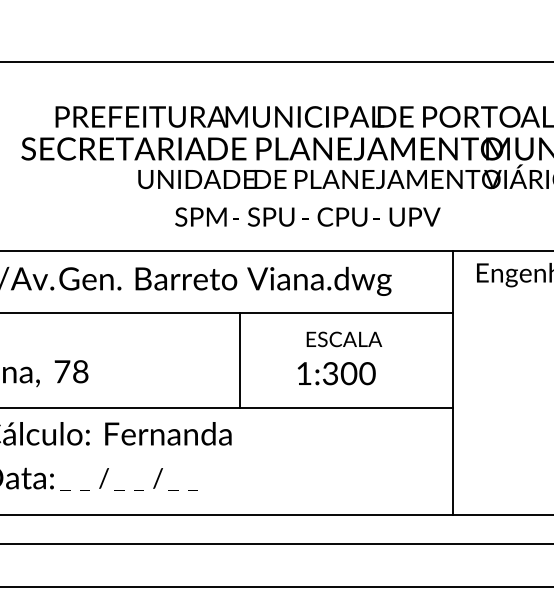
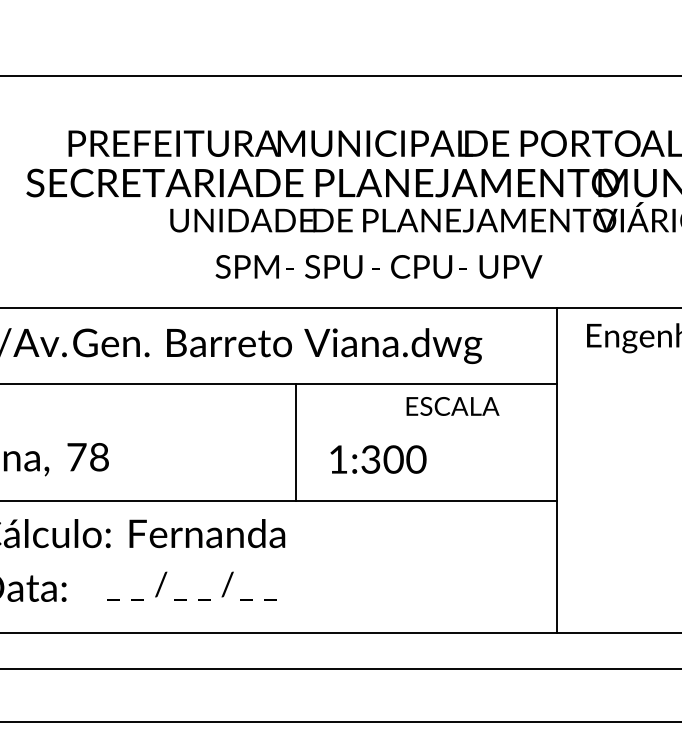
text: (344, 339) -> (452, 406), moved
text: (336, 373) -> (378, 459), moved
text: (128, 479) -> (191, 585), moved

